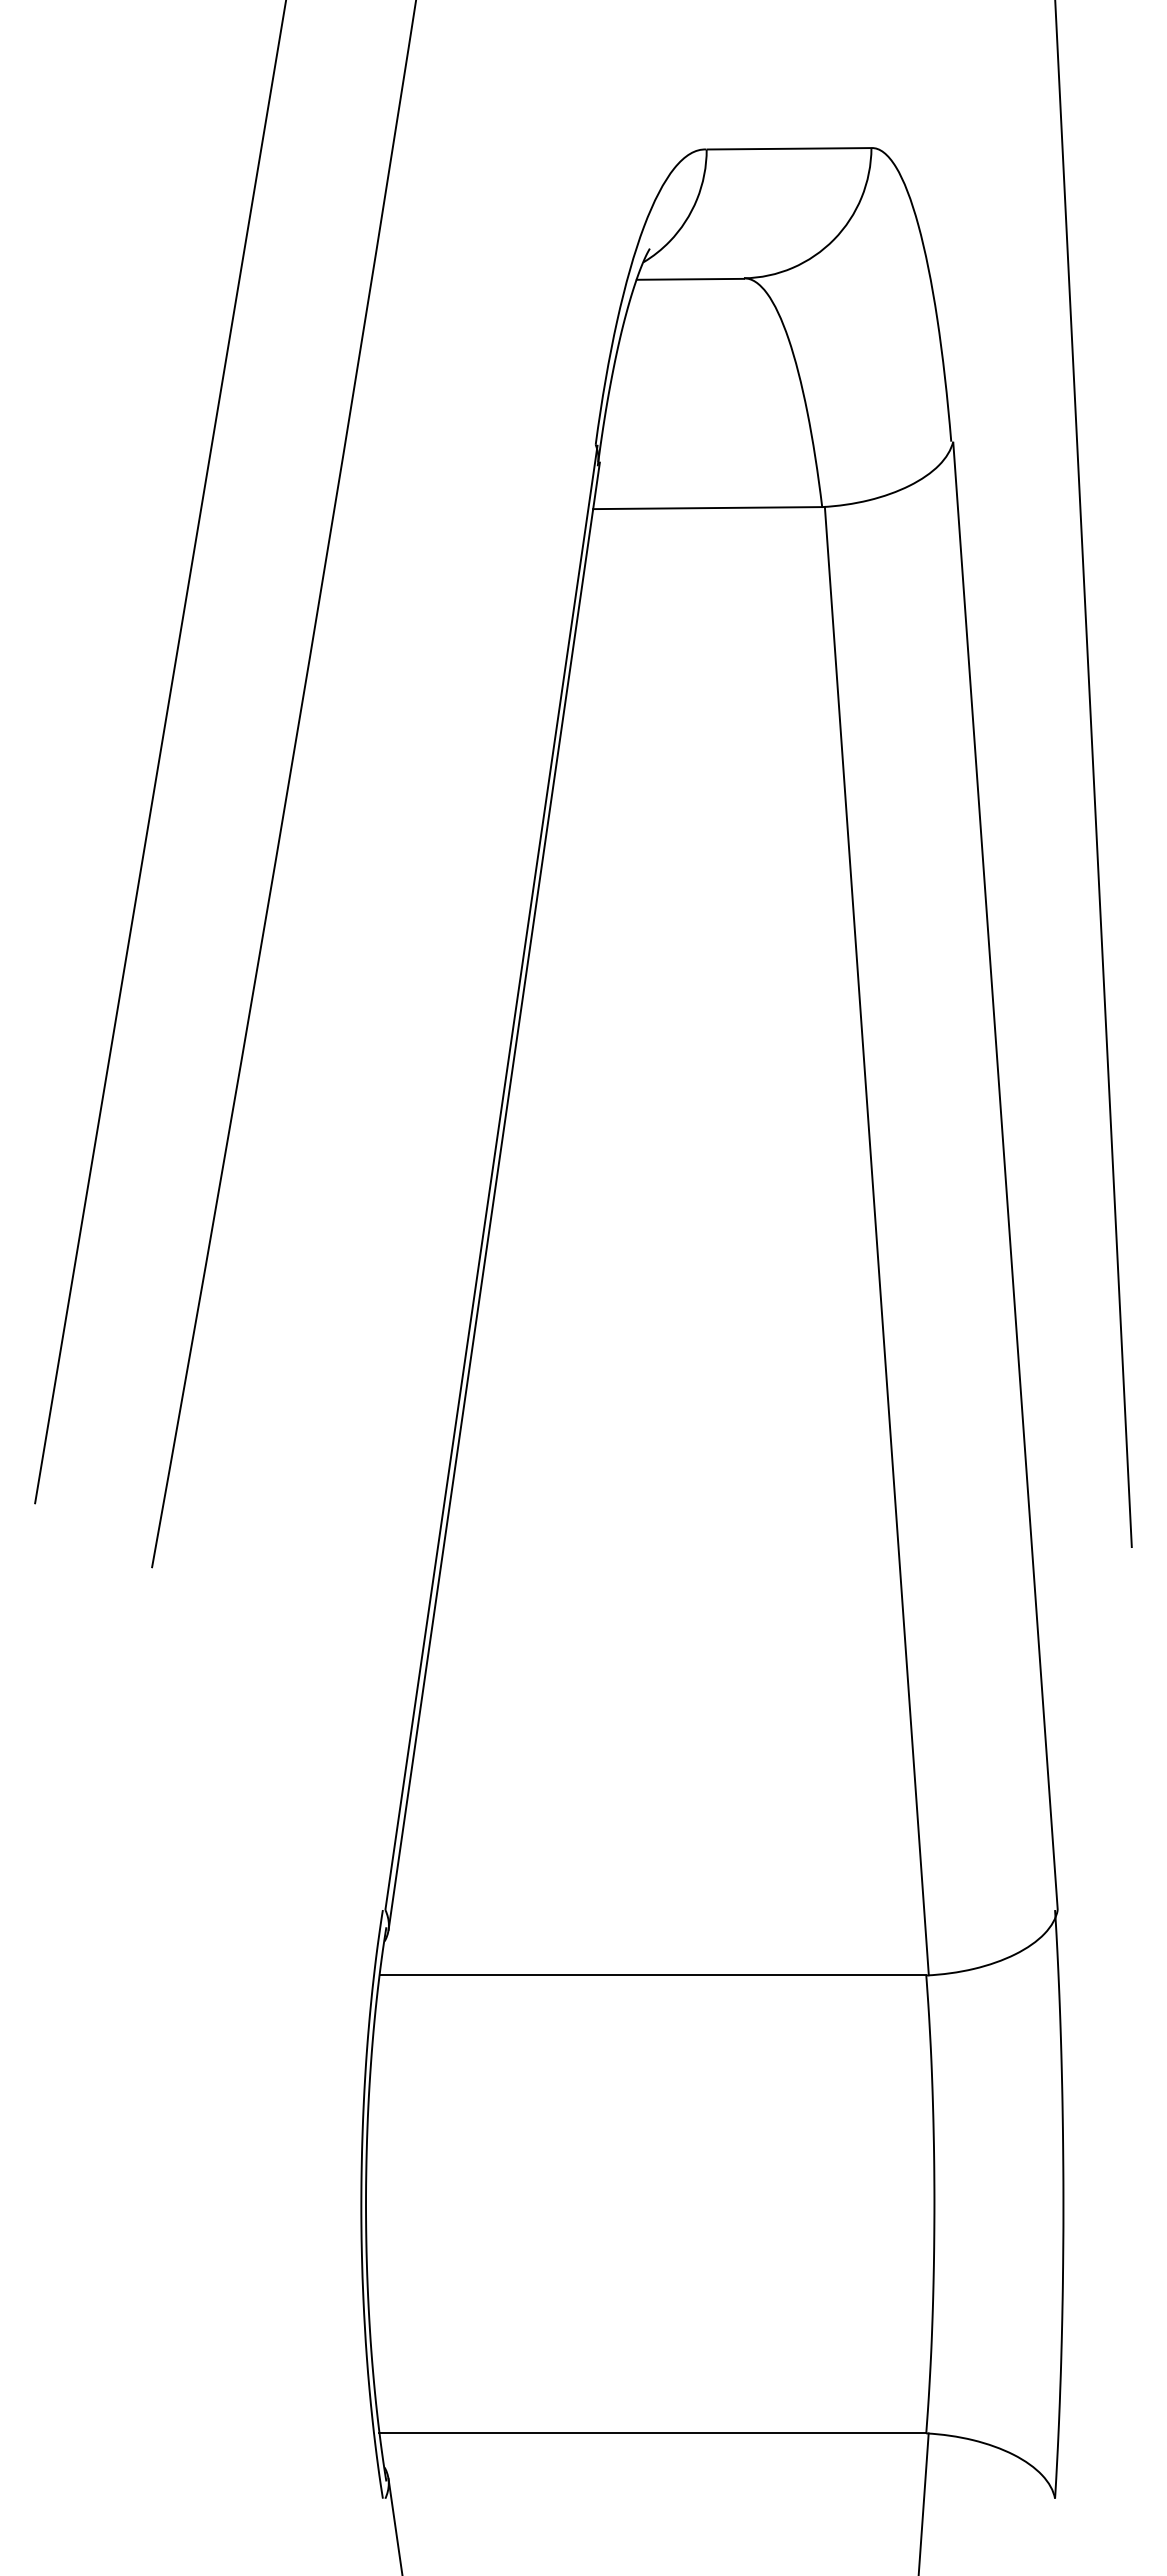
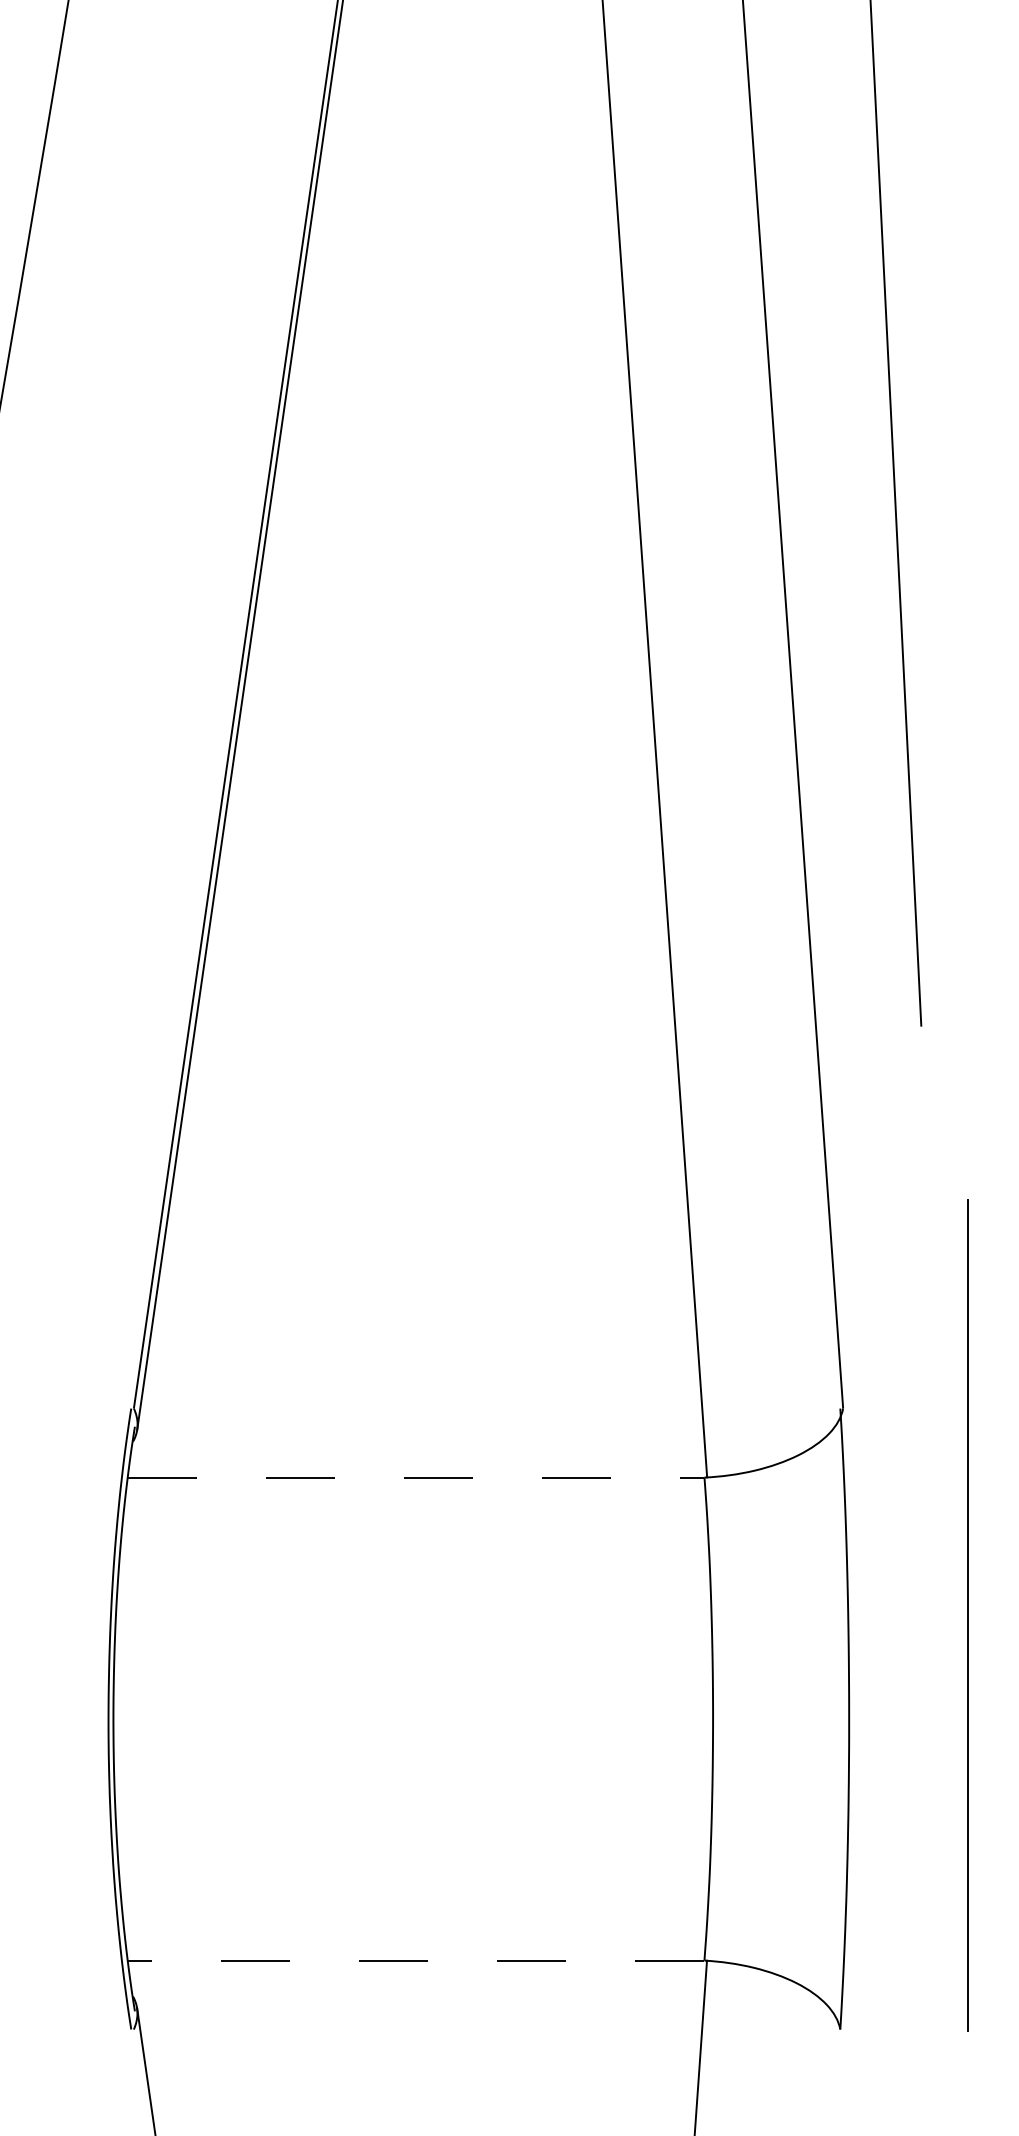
line: (653, 1975) -> (416, 1477), solid -> dashed
line: (652, 2433) -> (415, 1960), solid -> dashed

